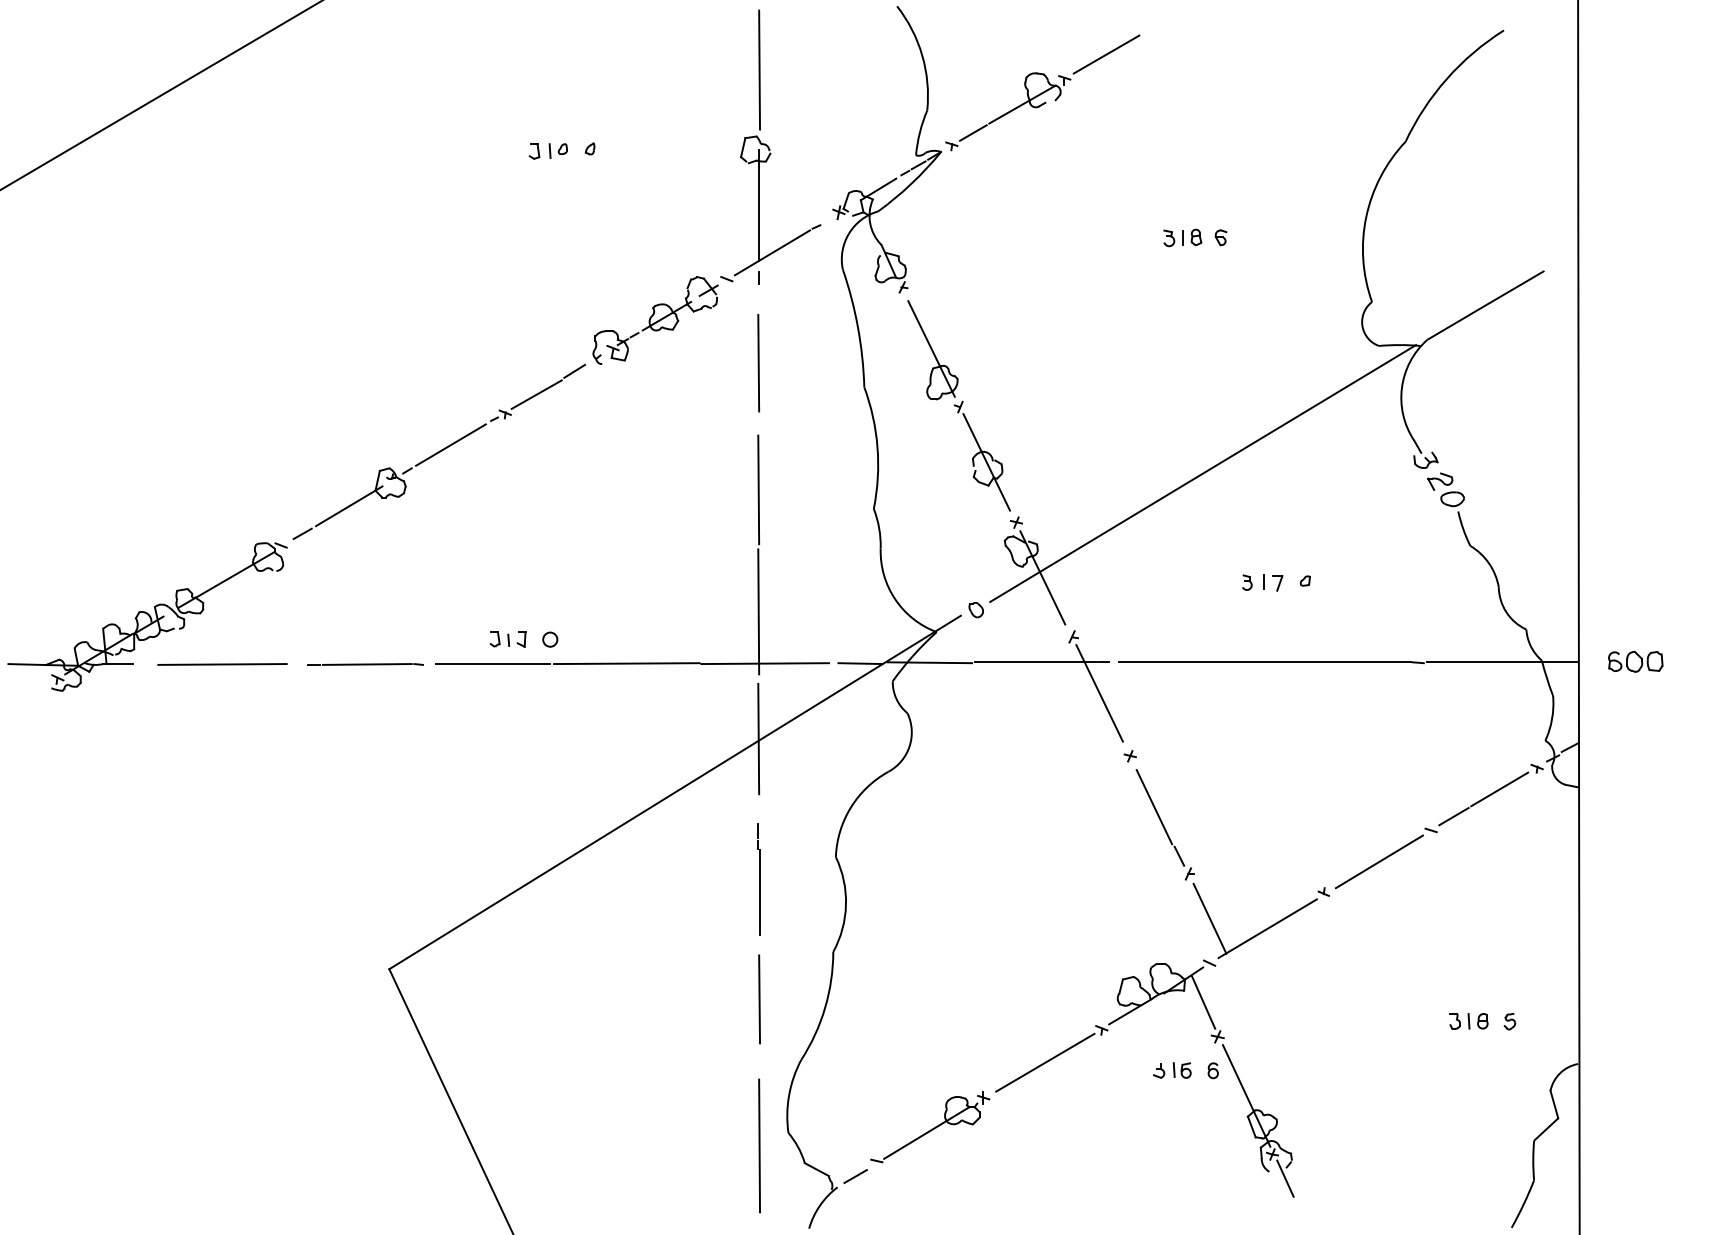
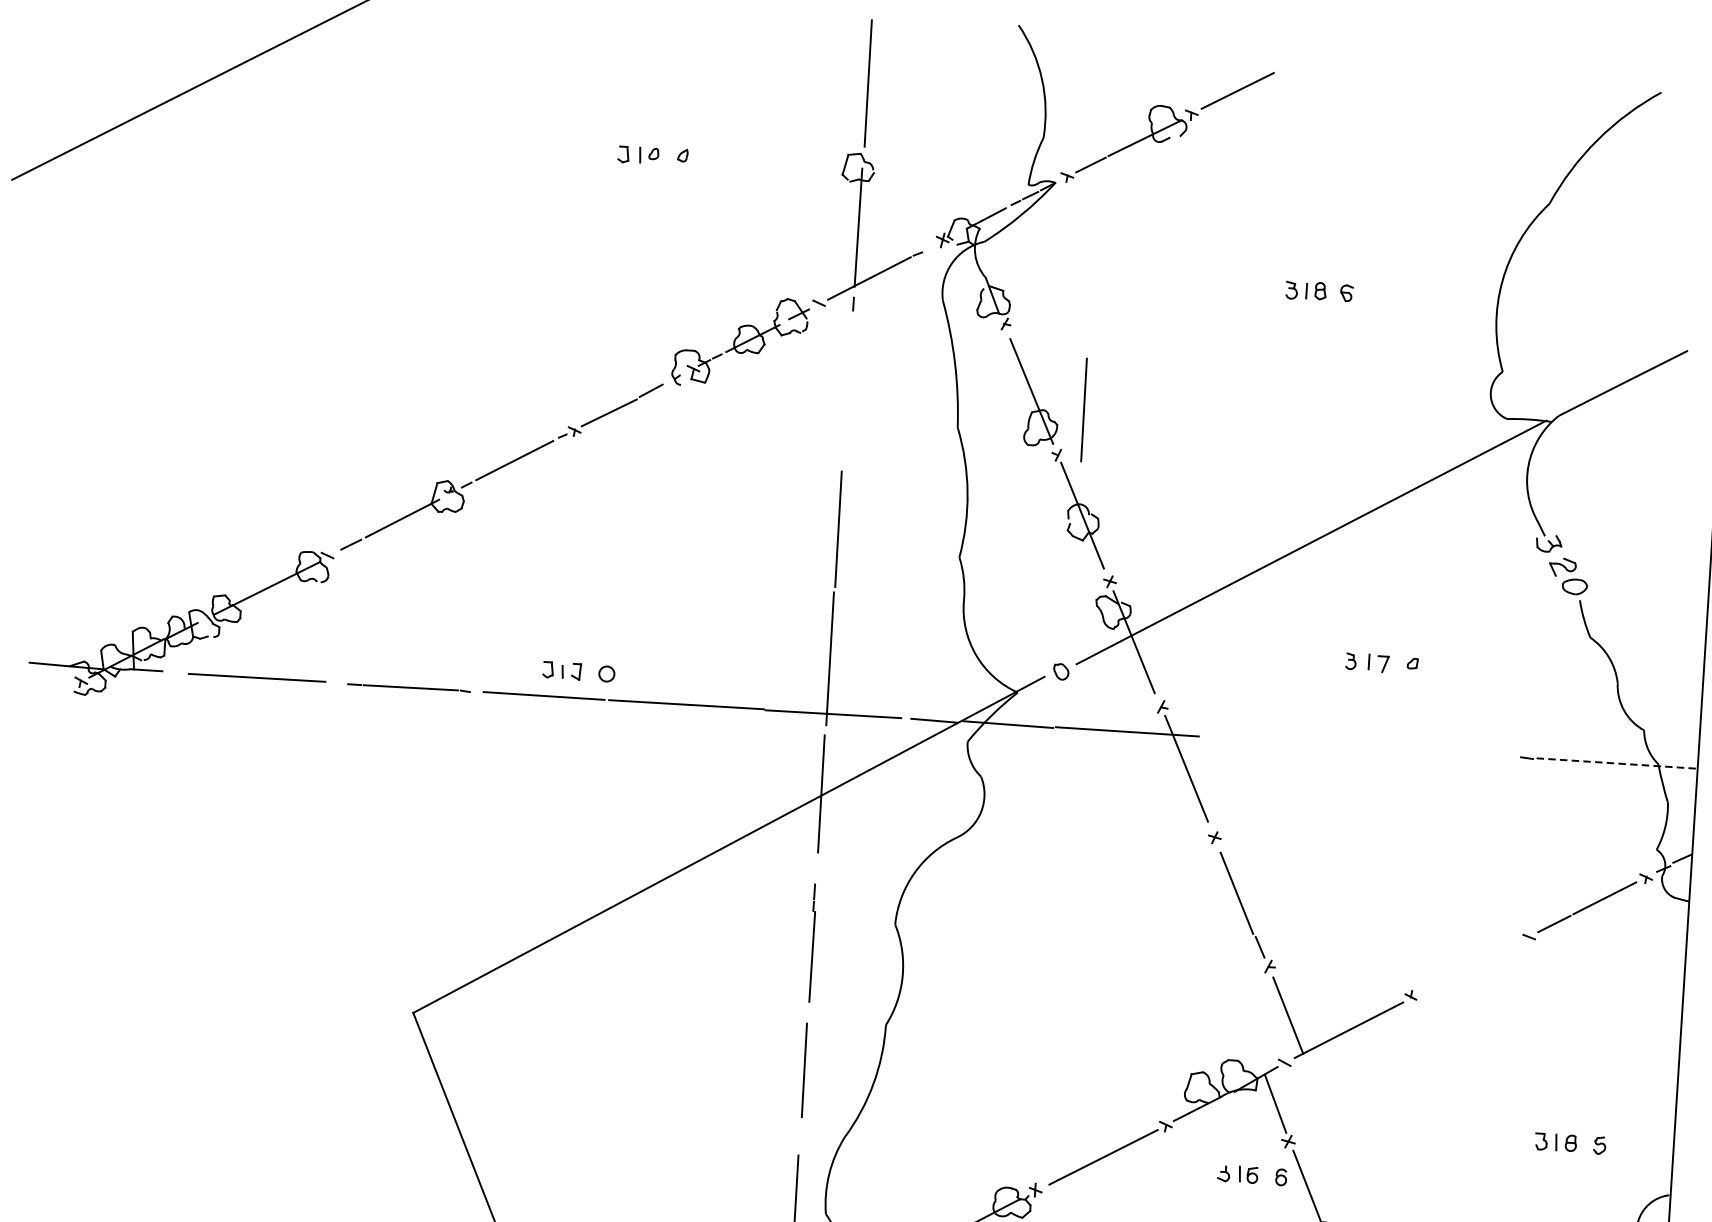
line: (758, 363) -> (1083, 410), moved
line: (1264, 662) -> (1363, 747), removed
line: (1503, 662) -> (1617, 763), solid -> dashed
line: (1378, 861) -> (1471, 966), removed

